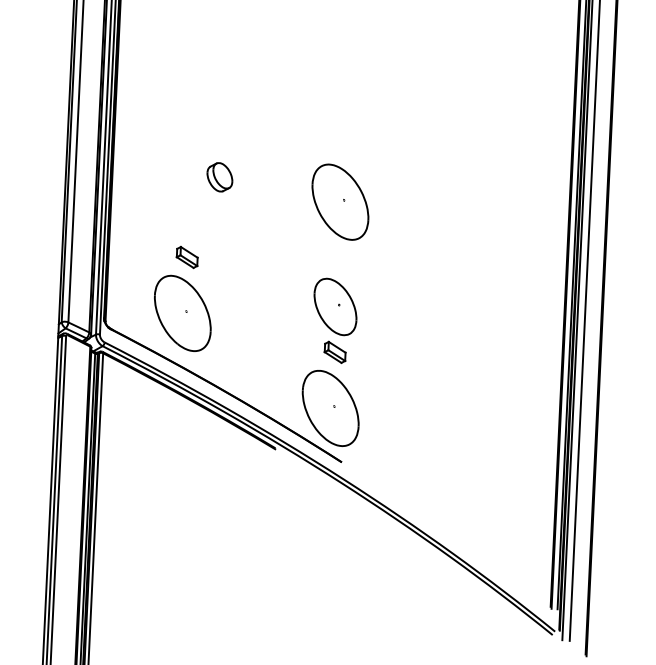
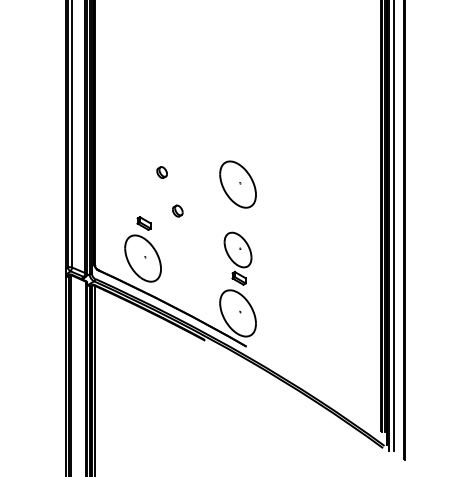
part: (218, 177) -> (161, 172), size x0.62
part: (241, 239) -> (177, 210), added

